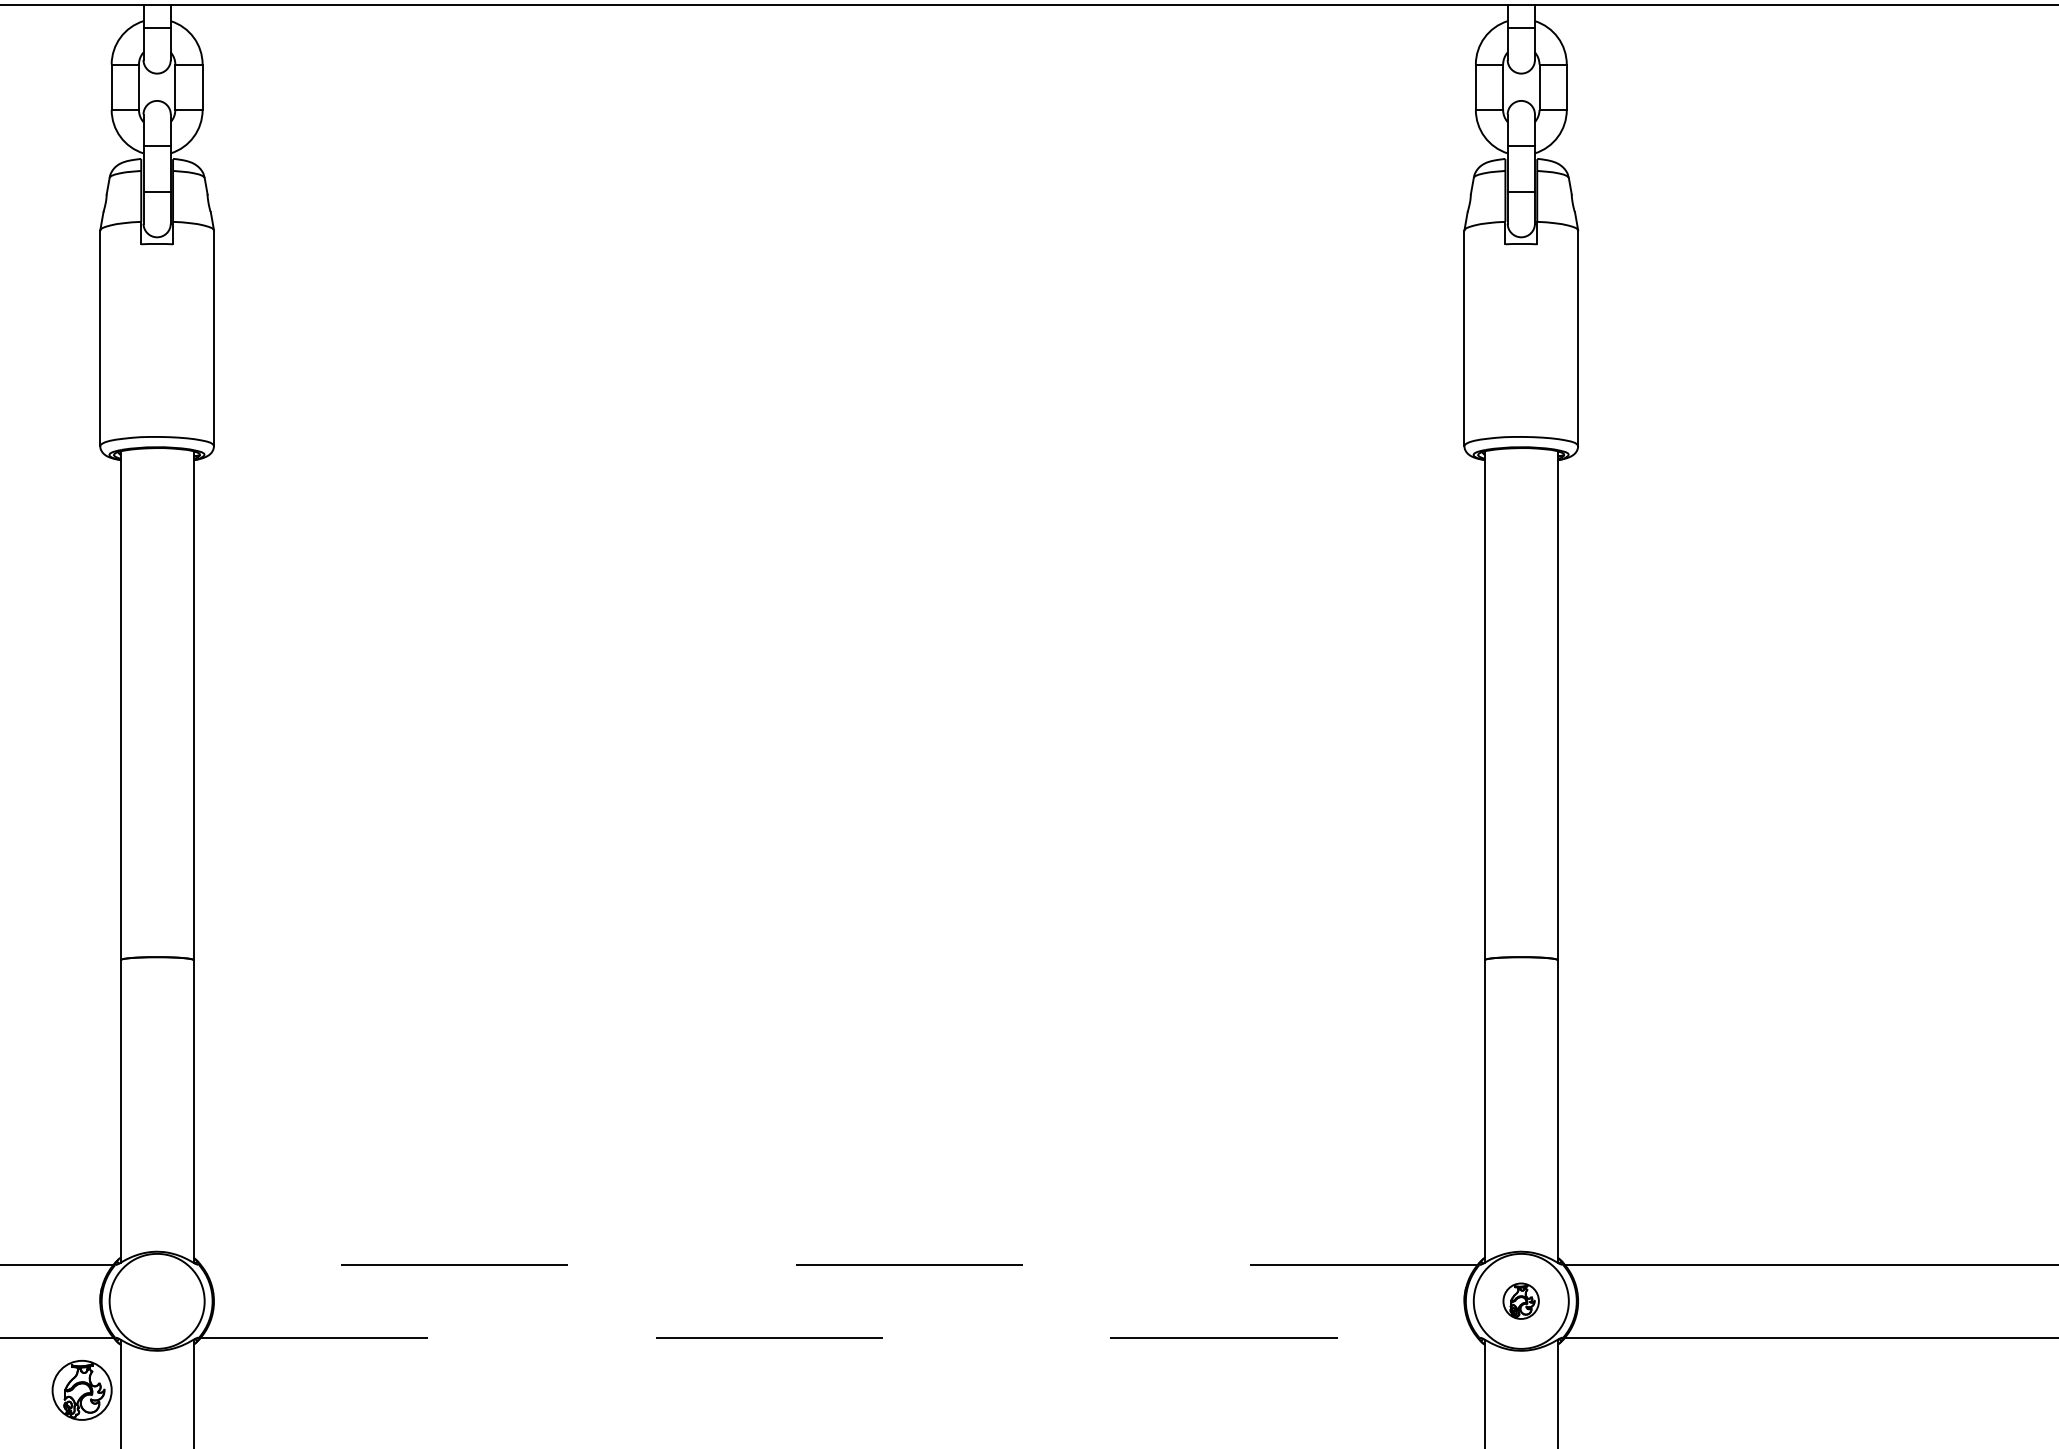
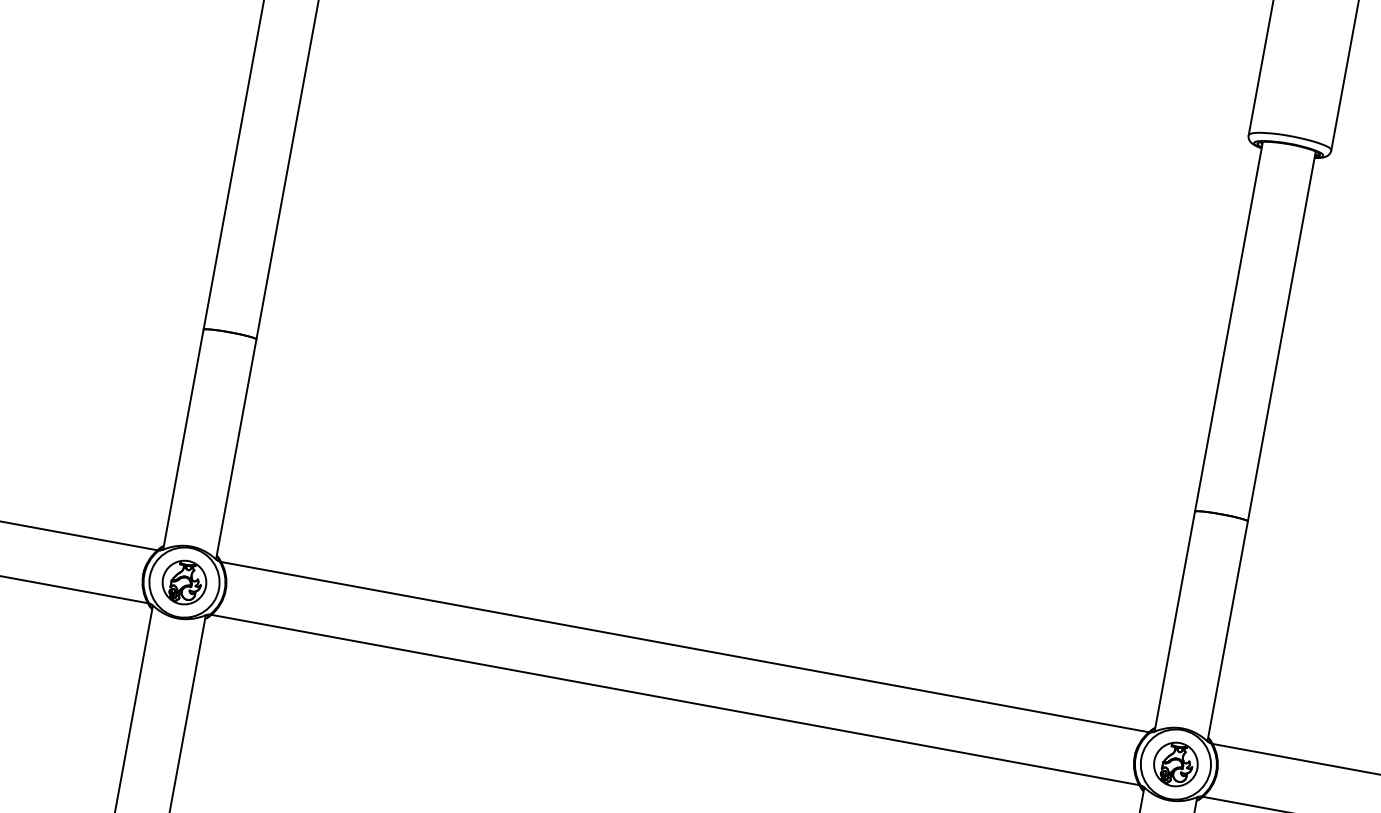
line: (838, 1265) -> (684, 647), dashed -> solid
part: (1520, 1300) -> (1175, 763), size x1.67
line: (839, 1337) -> (675, 699), dashed -> solid
part: (81, 1389) -> (184, 581), moved

